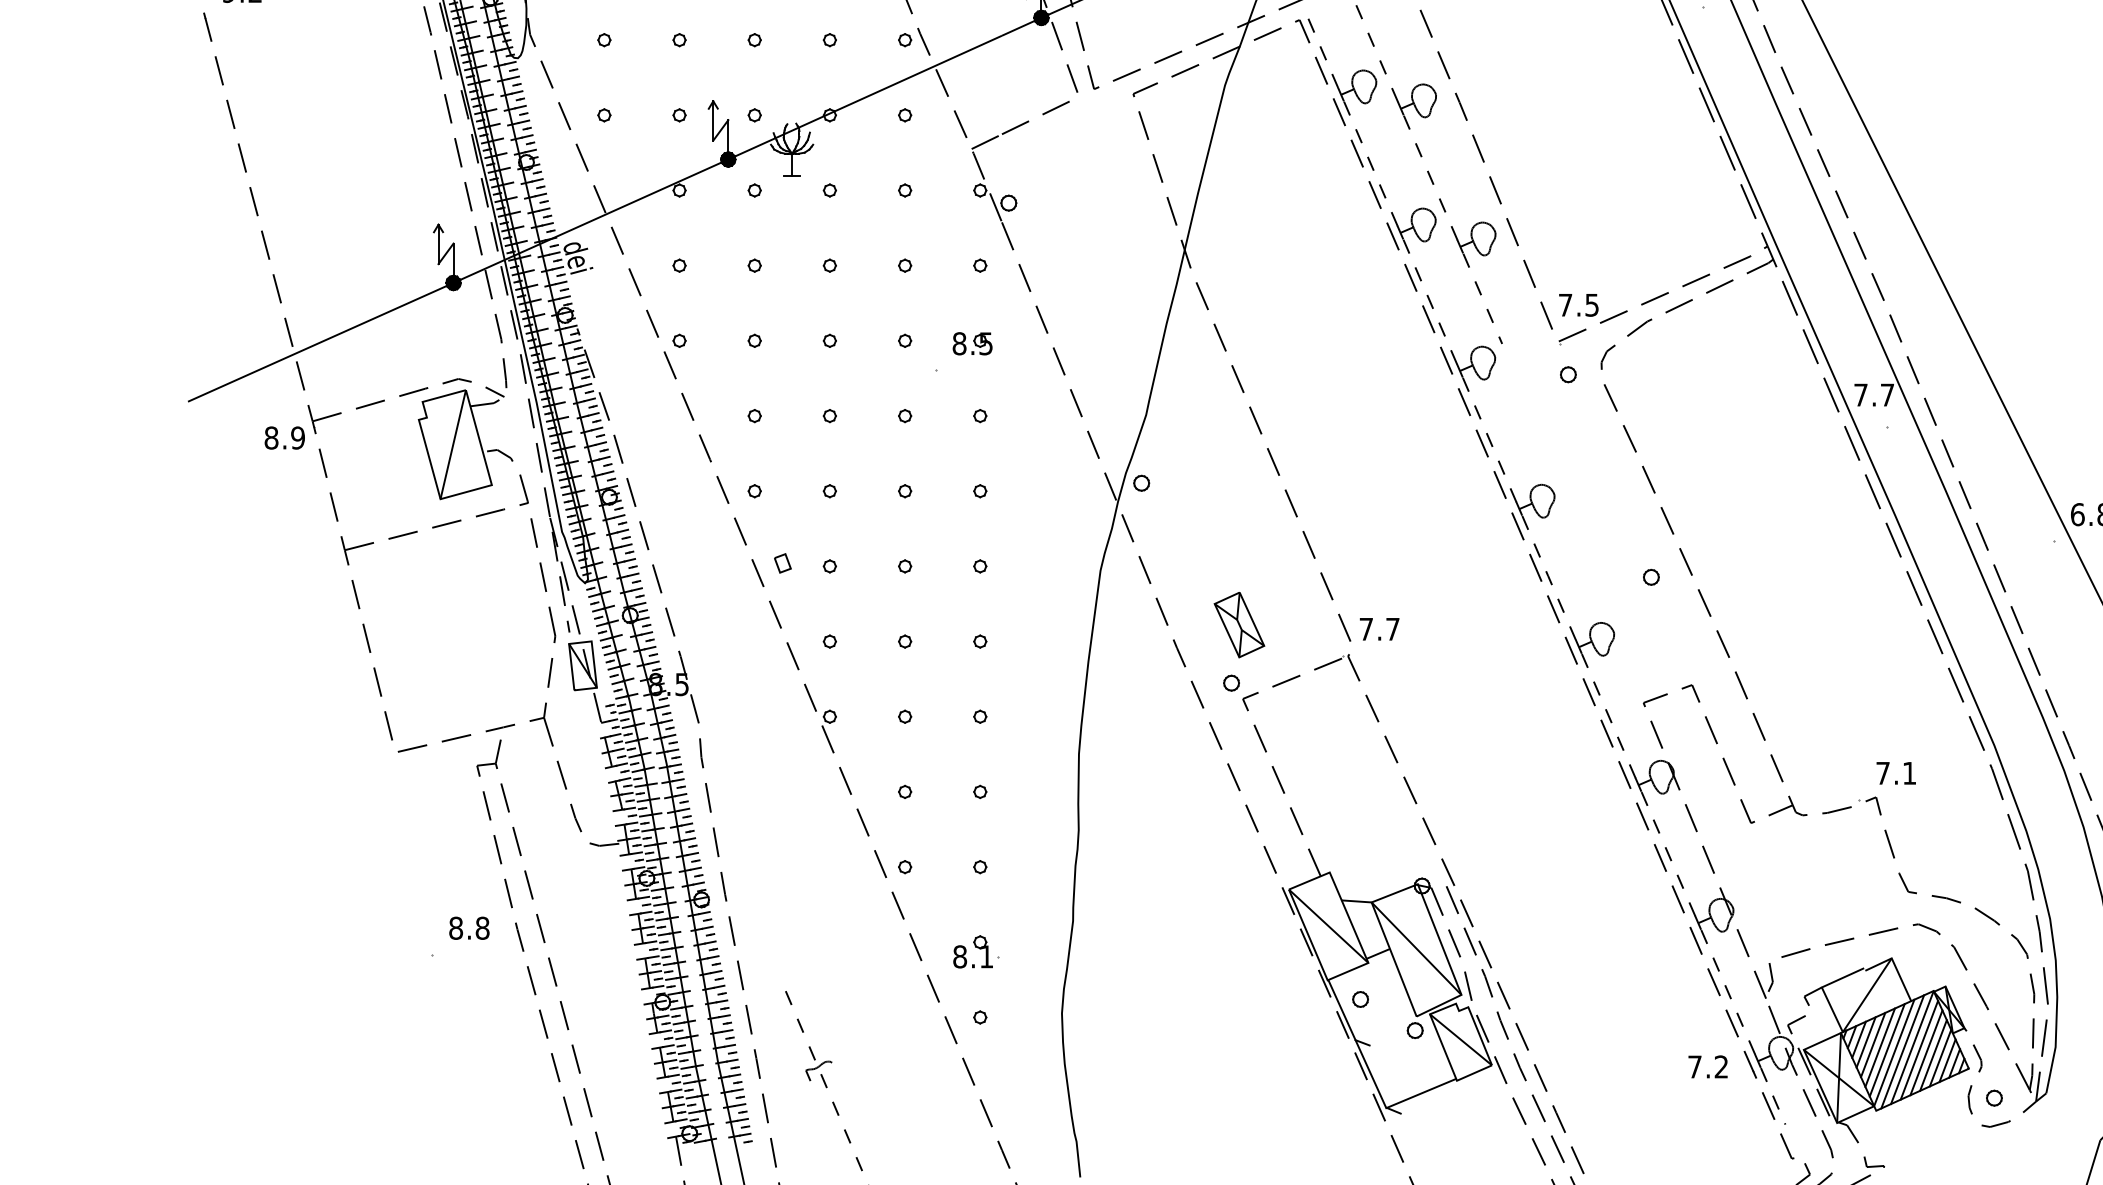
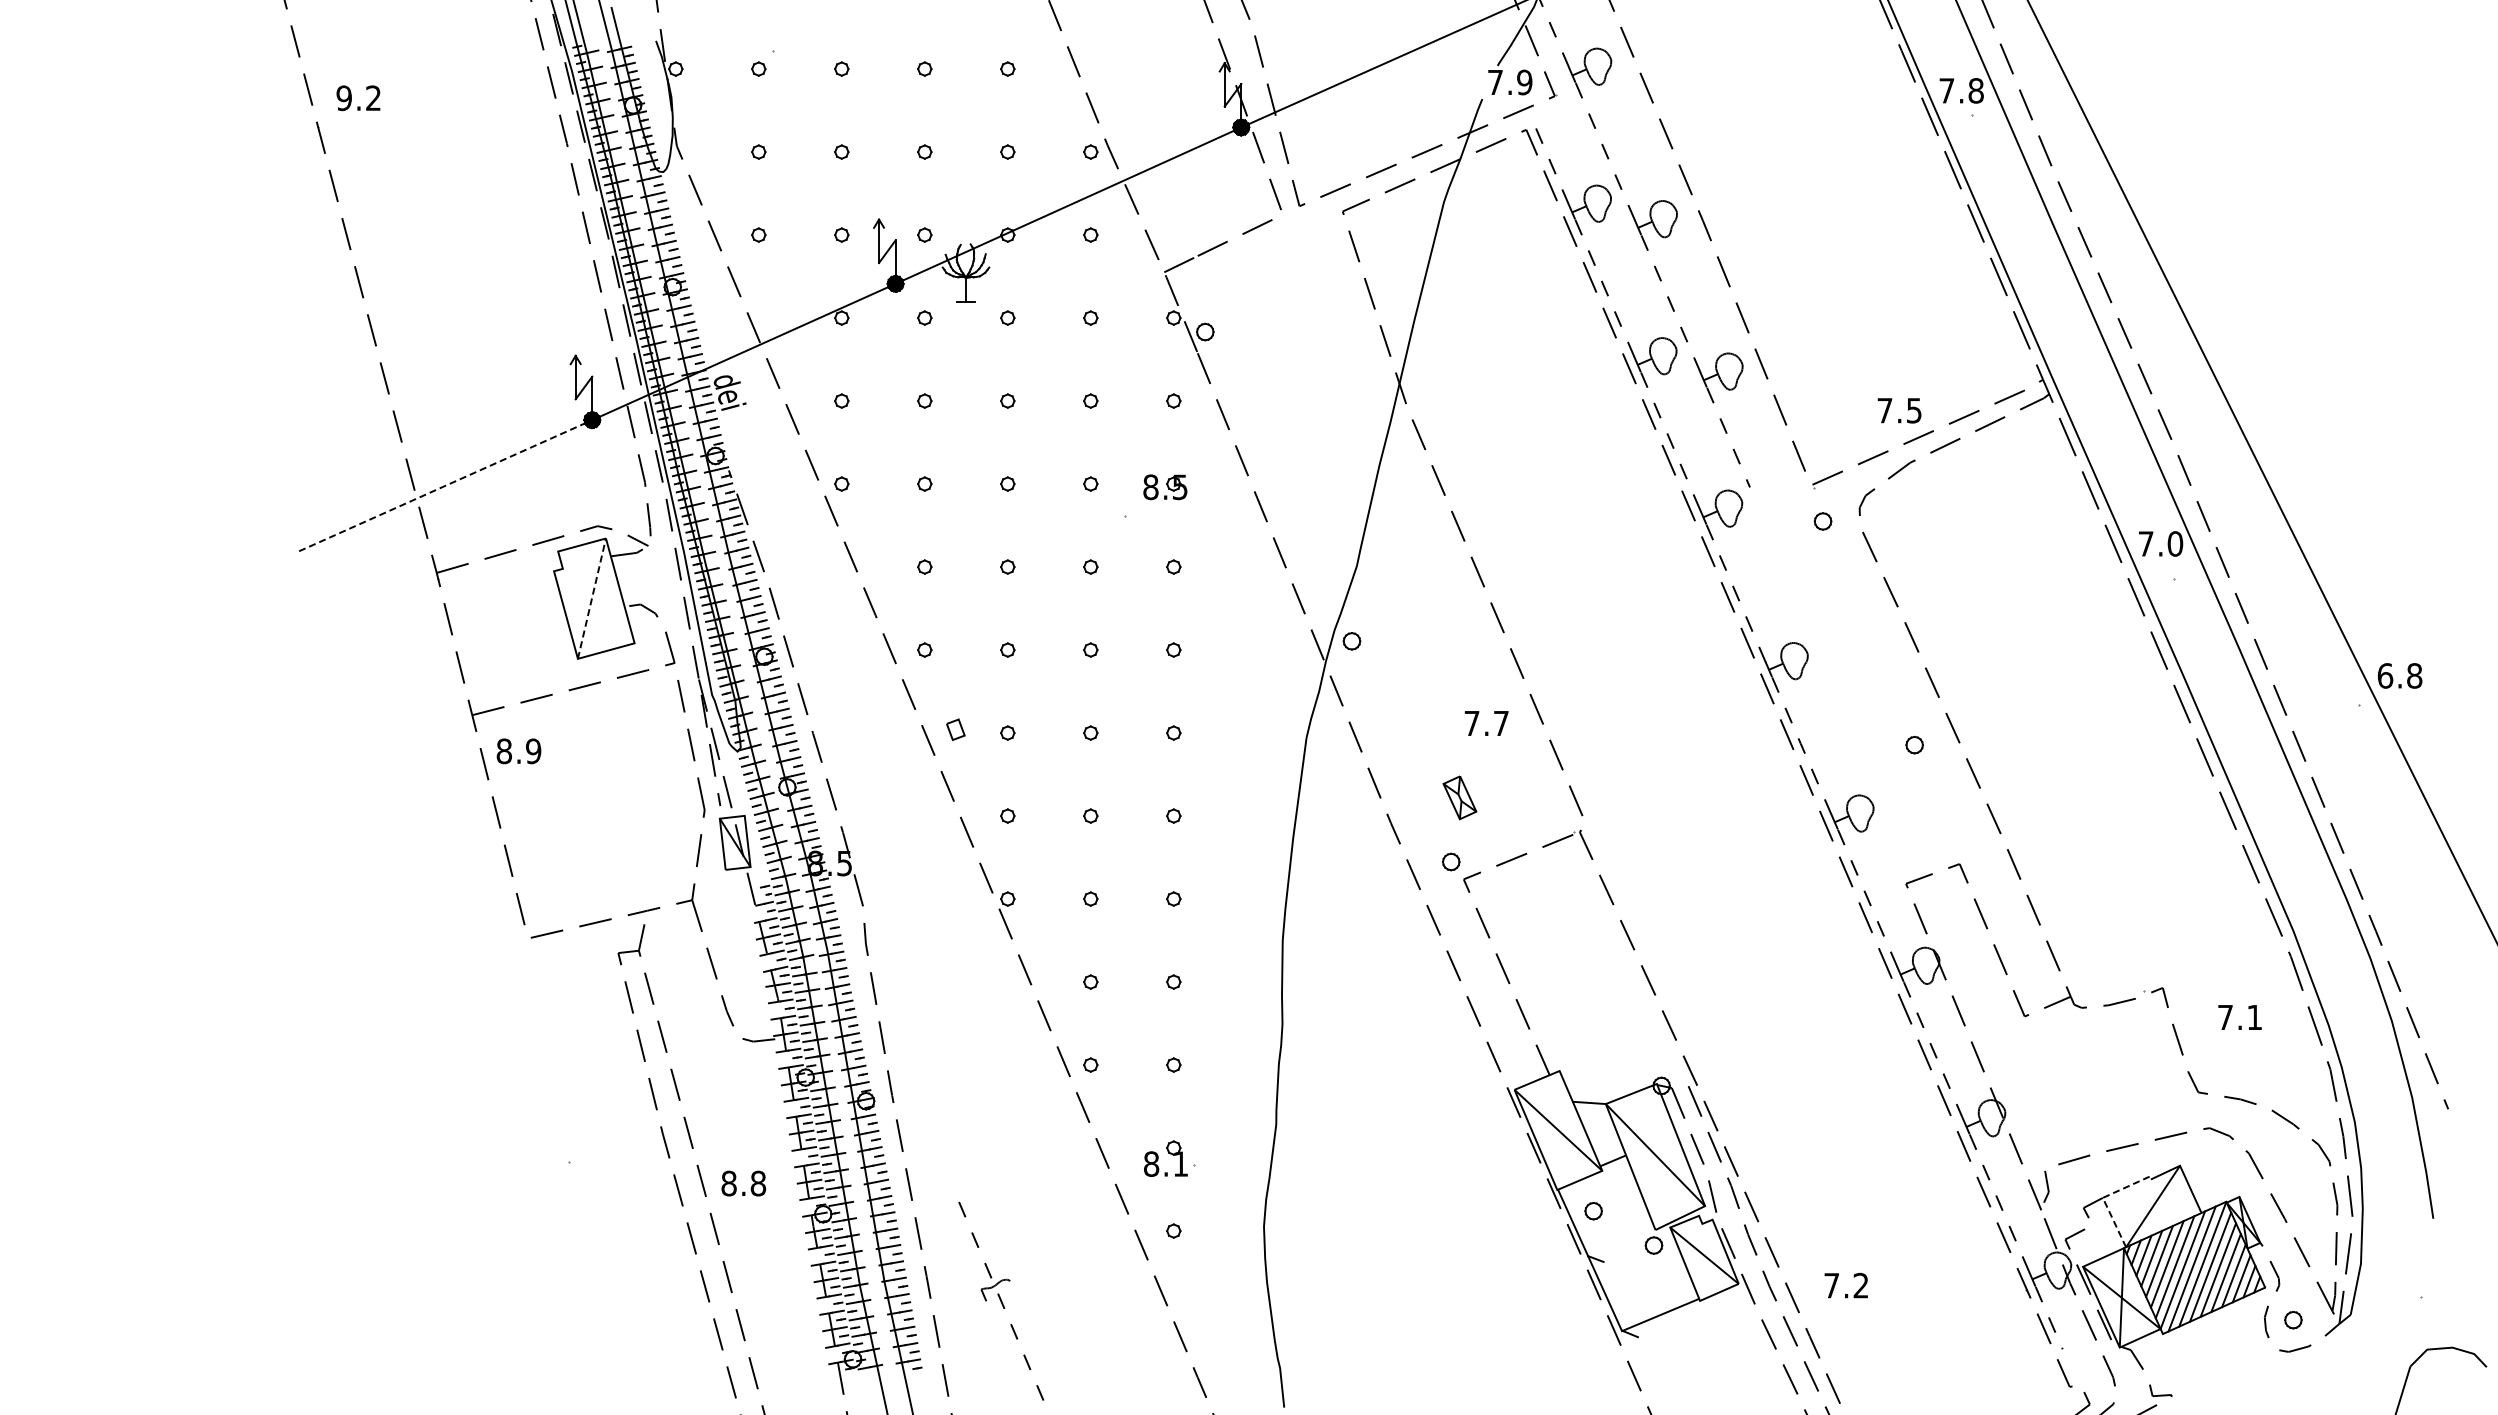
text: (1578, 305) -> (1899, 410), moved
line: (320, 342) -> (445, 485), solid -> dashed
text: (1887, 394) -> (2175, 543), 7.7 -> 7.0
text: (284, 438) -> (518, 751), moved
line: (452, 444) -> (591, 598), solid -> dashed
part: (1239, 624) -> (1459, 797), size x0.6
text: (1379, 629) -> (1486, 723), moved
text: (1895, 773) -> (2239, 1017), moved
text: (469, 928) -> (743, 1183), moved
line: (1822, 987) -> (2103, 1198), solid -> dashed
text: (1707, 1066) -> (1845, 1285), moved

